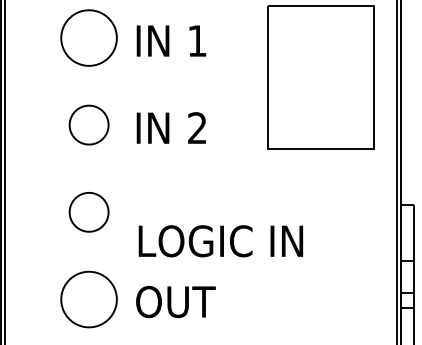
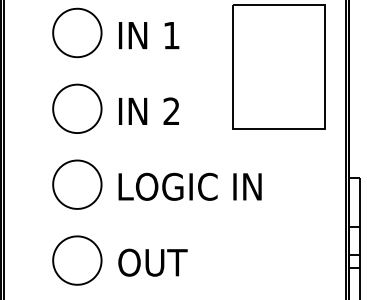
part: (89, 124) -> (77, 108), size x1.43
part: (89, 212) -> (77, 184), size x1.43
text: (220, 240) -> (189, 186), moved

